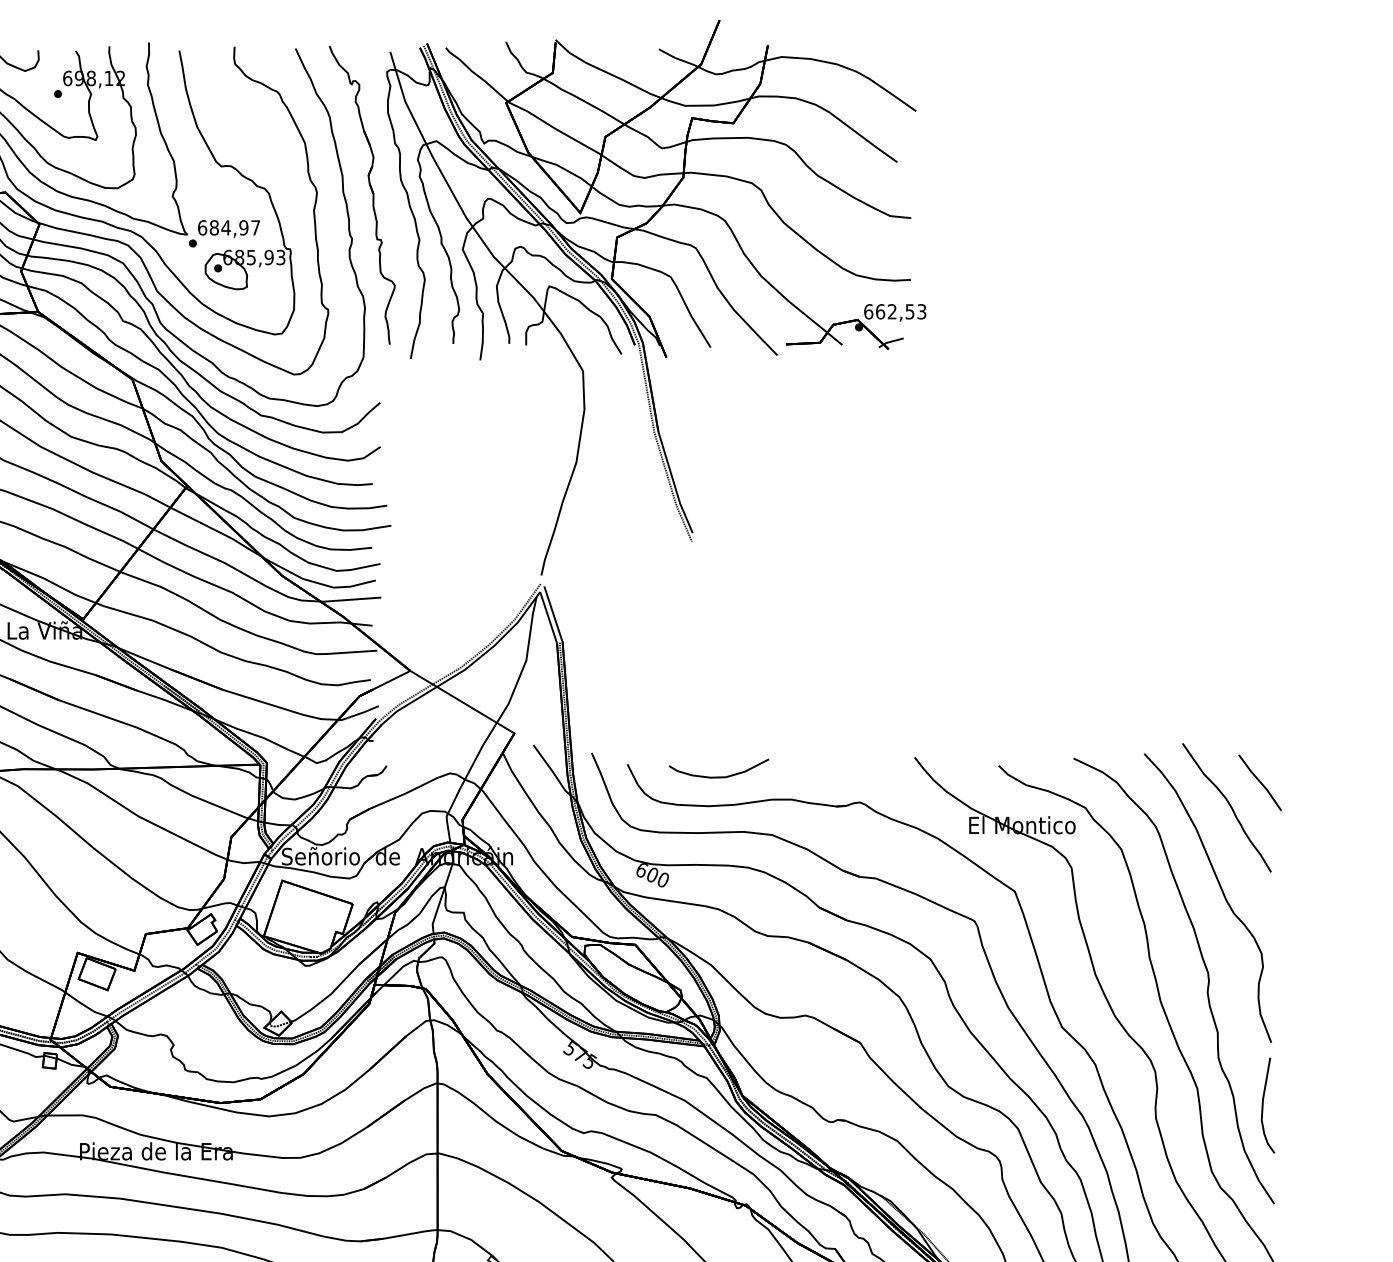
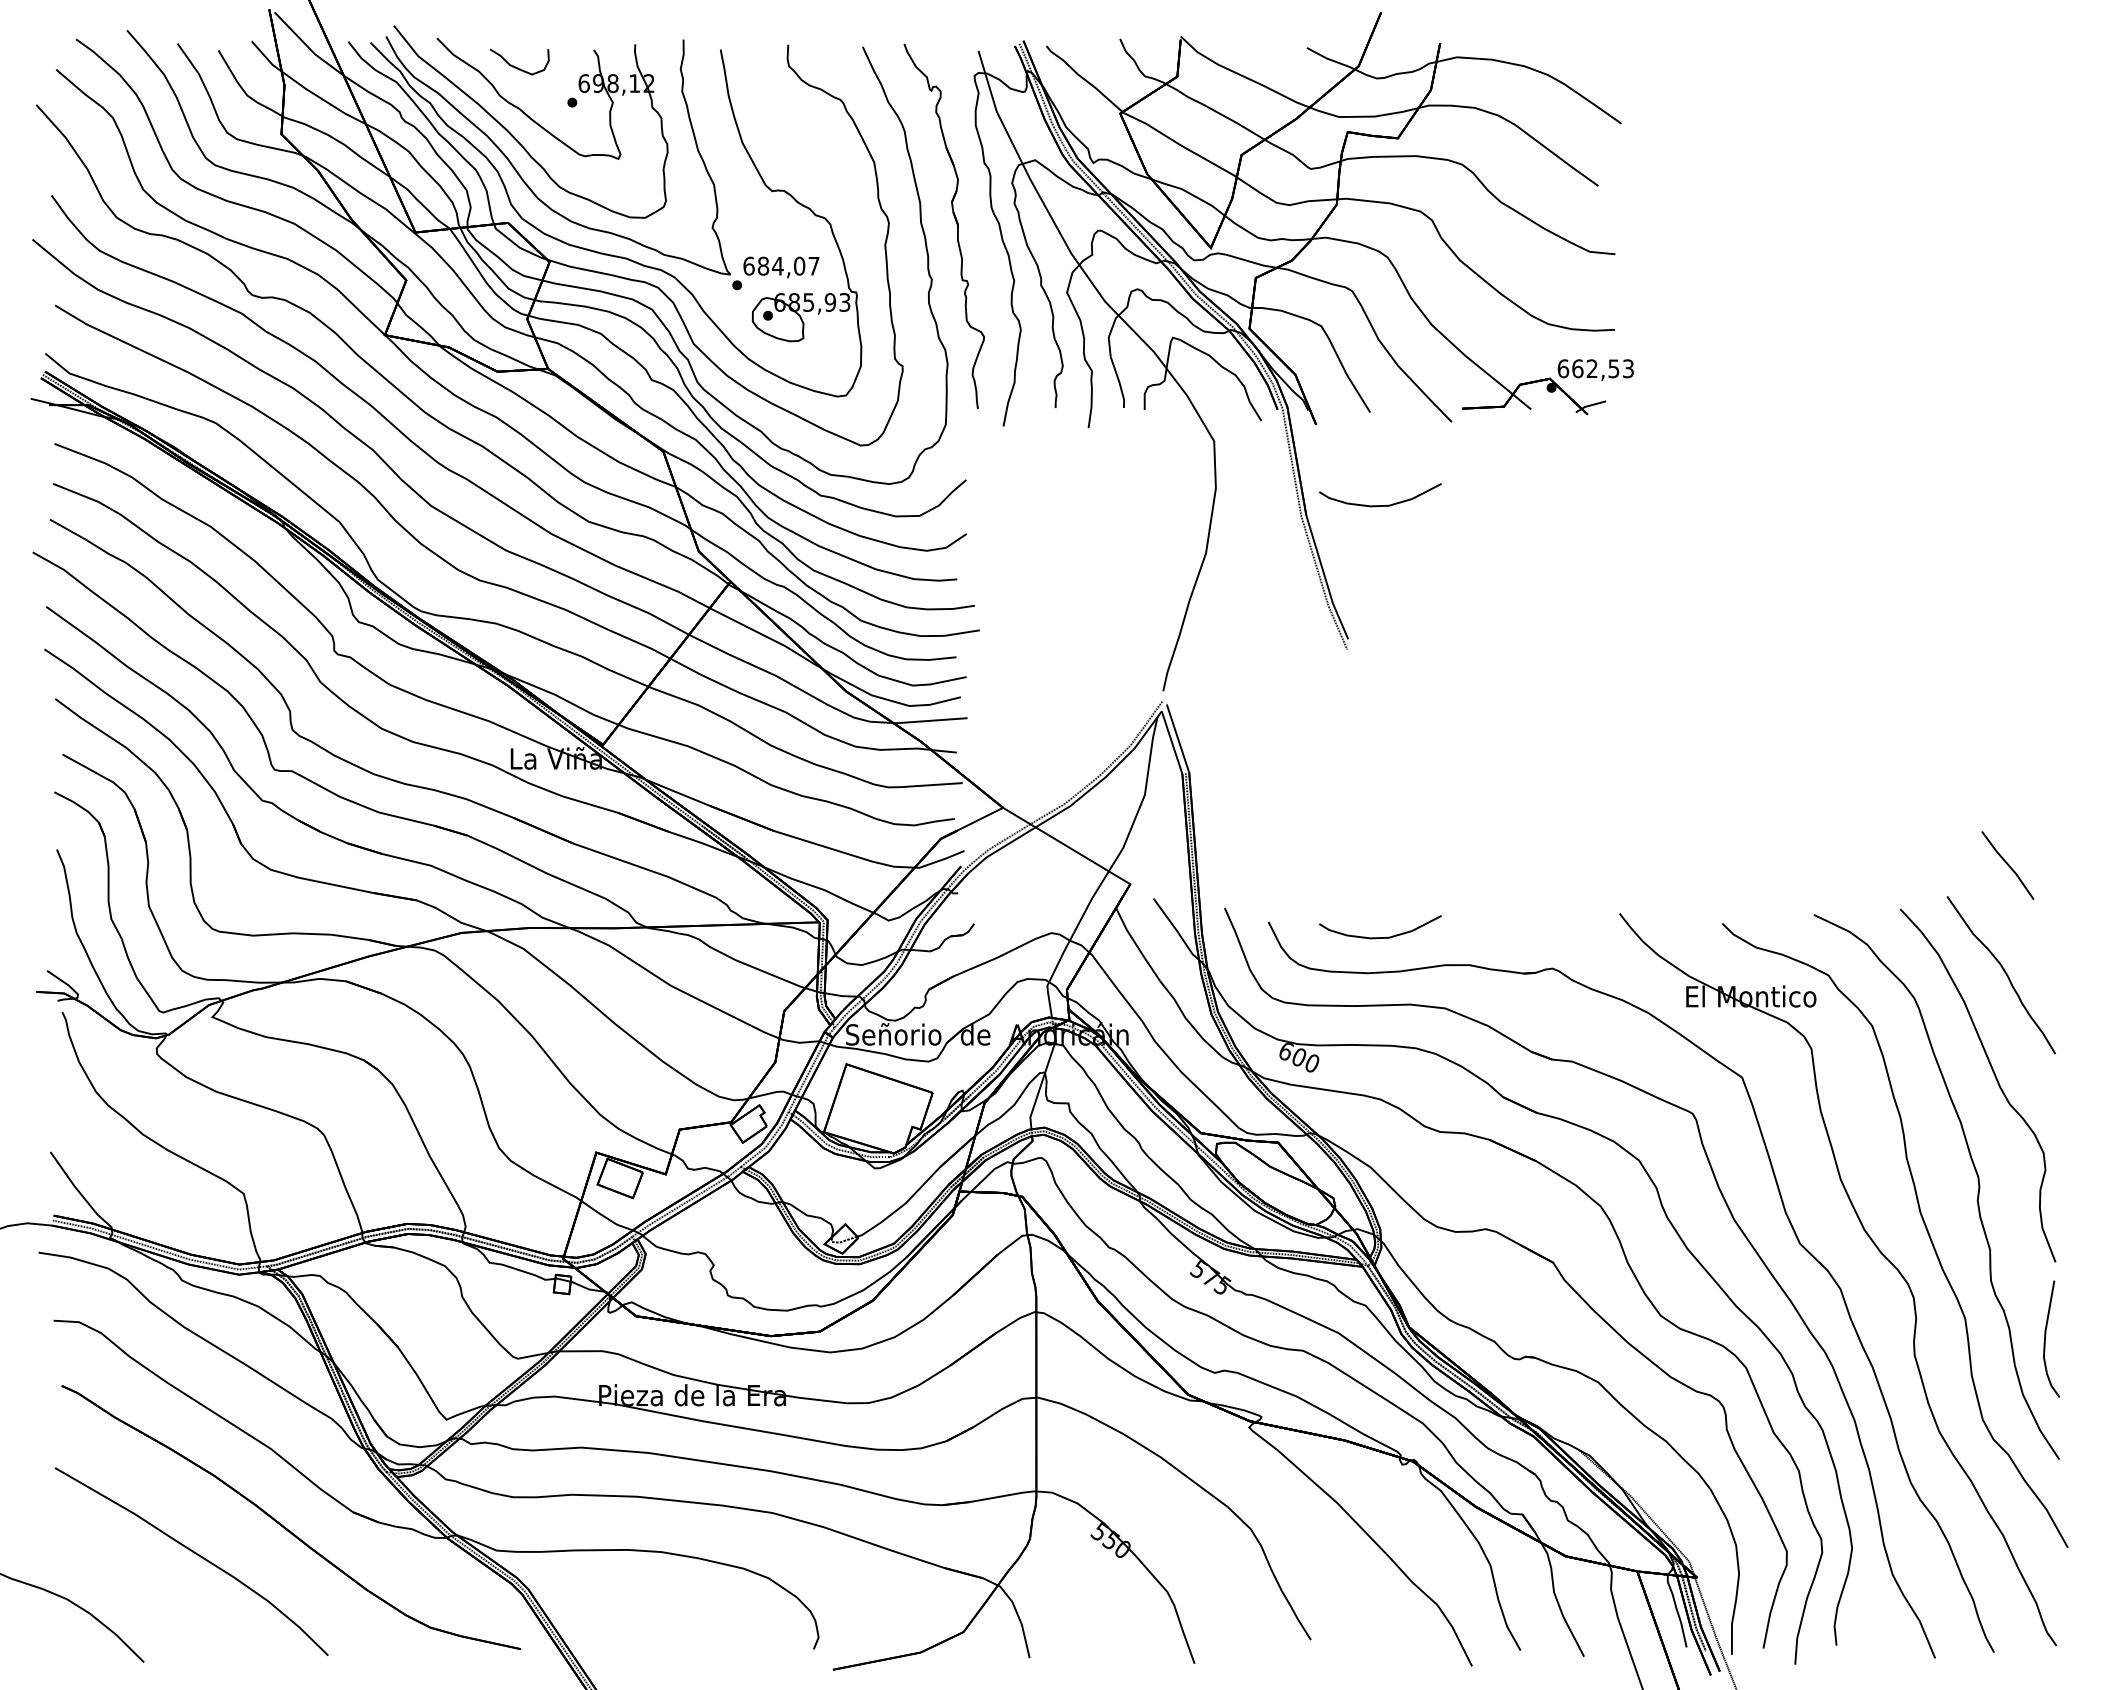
text: (243, 228) -> (799, 266), 684,97 -> 684,07
part: (719, 423) -> (1380, 505), added
part: (1259, 782) -> (2007, 865), moved

